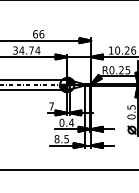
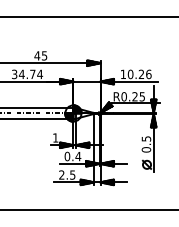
text: (38, 33) -> (40, 55), 66 -> 45
text: (51, 106) -> (55, 137), 7 -> 1
text: (56, 138) -> (61, 174), 8.5 -> 2.5

